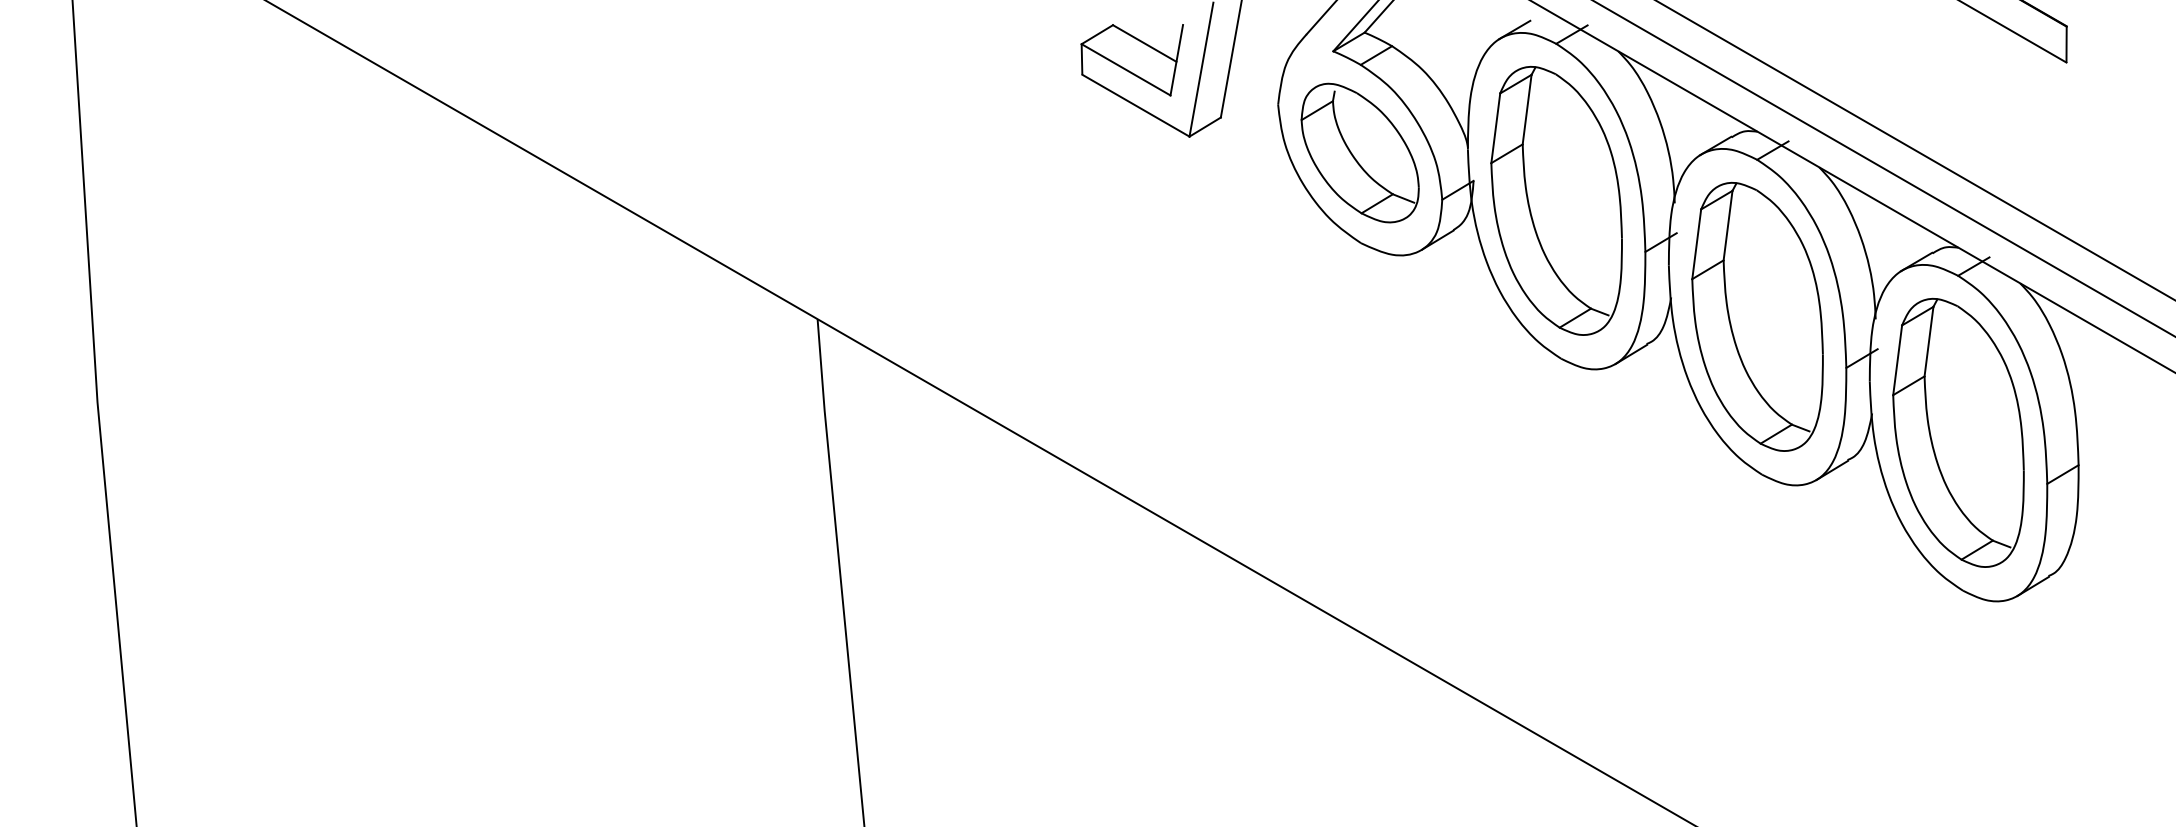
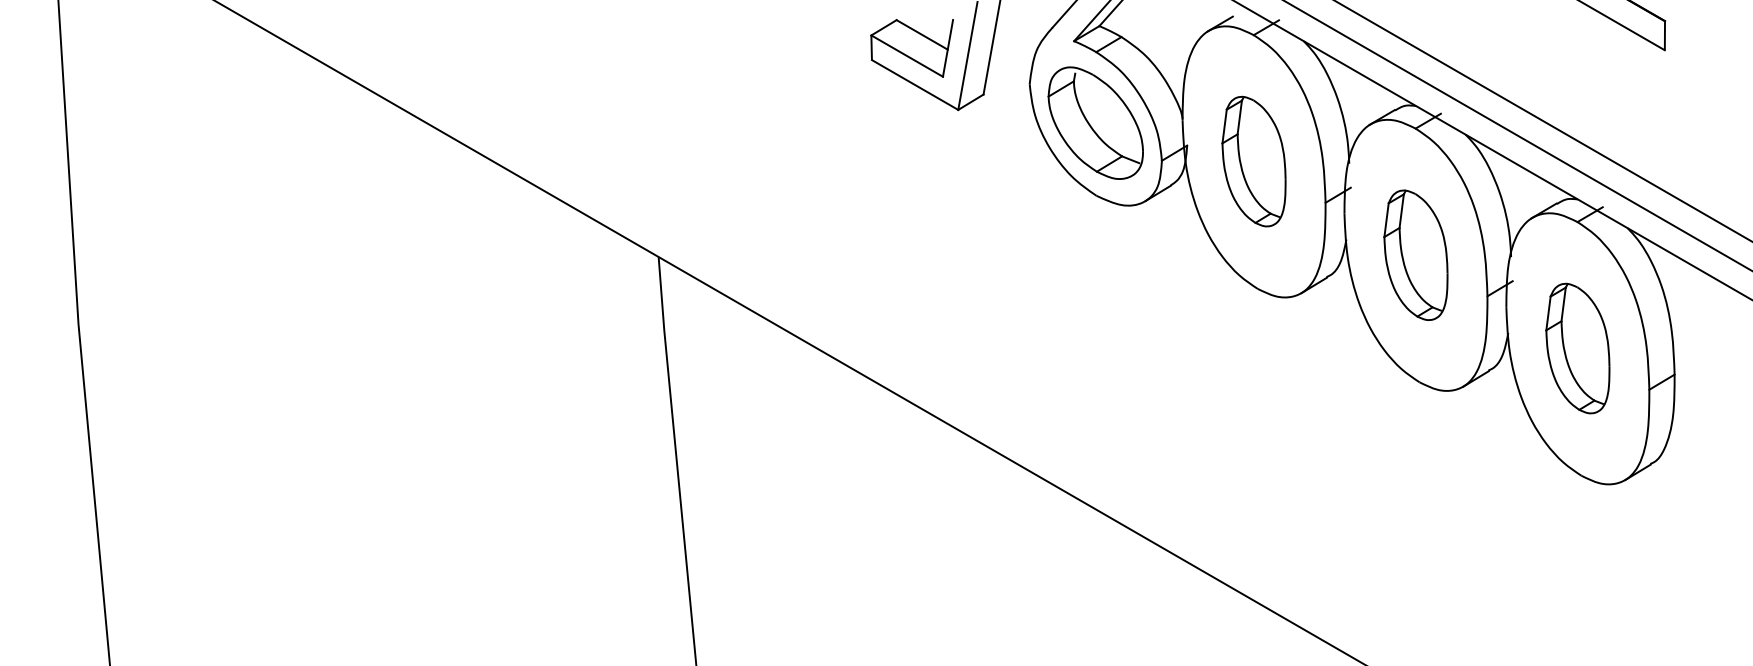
part: (1555, 200) -> (1253, 161), size x0.6
part: (1757, 317) -> (1415, 255), size x0.6
part: (1958, 432) -> (1577, 348), size x0.6

